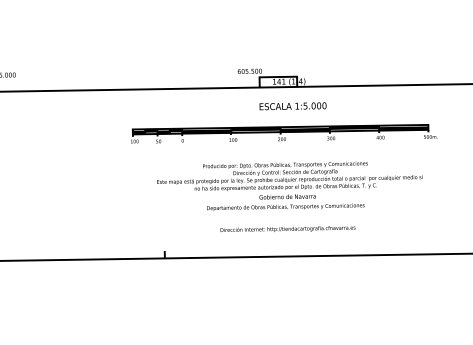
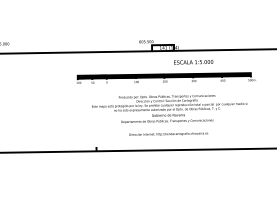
text: (292, 106) -> (193, 62), moved

